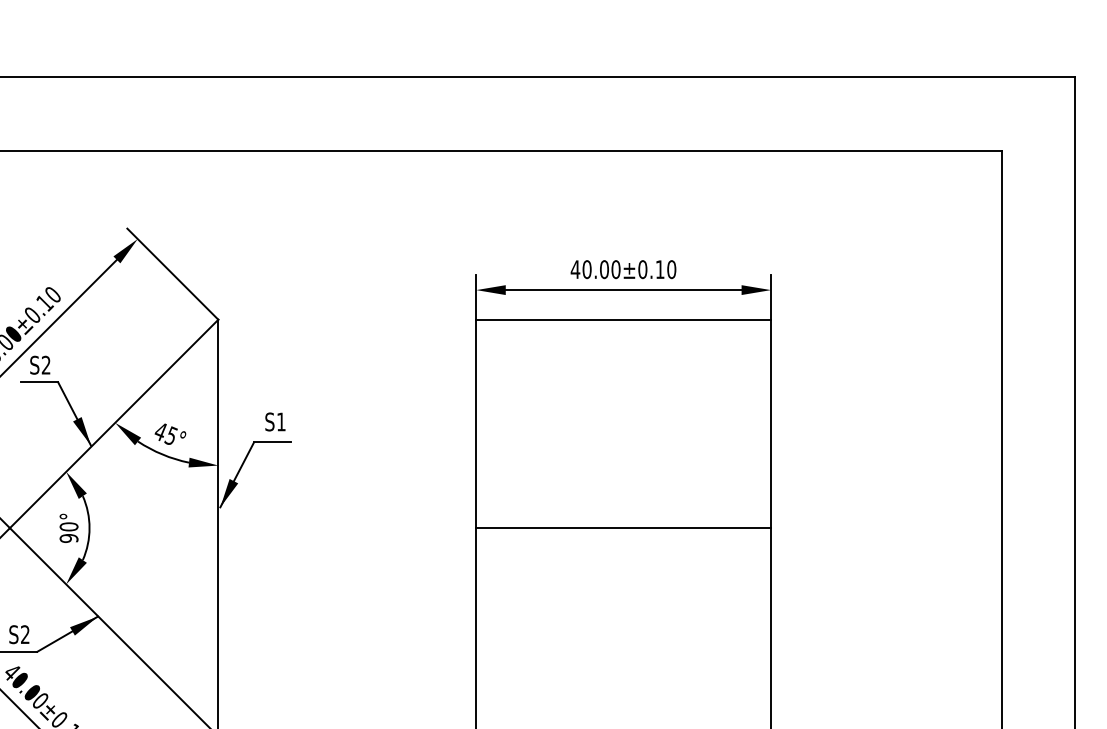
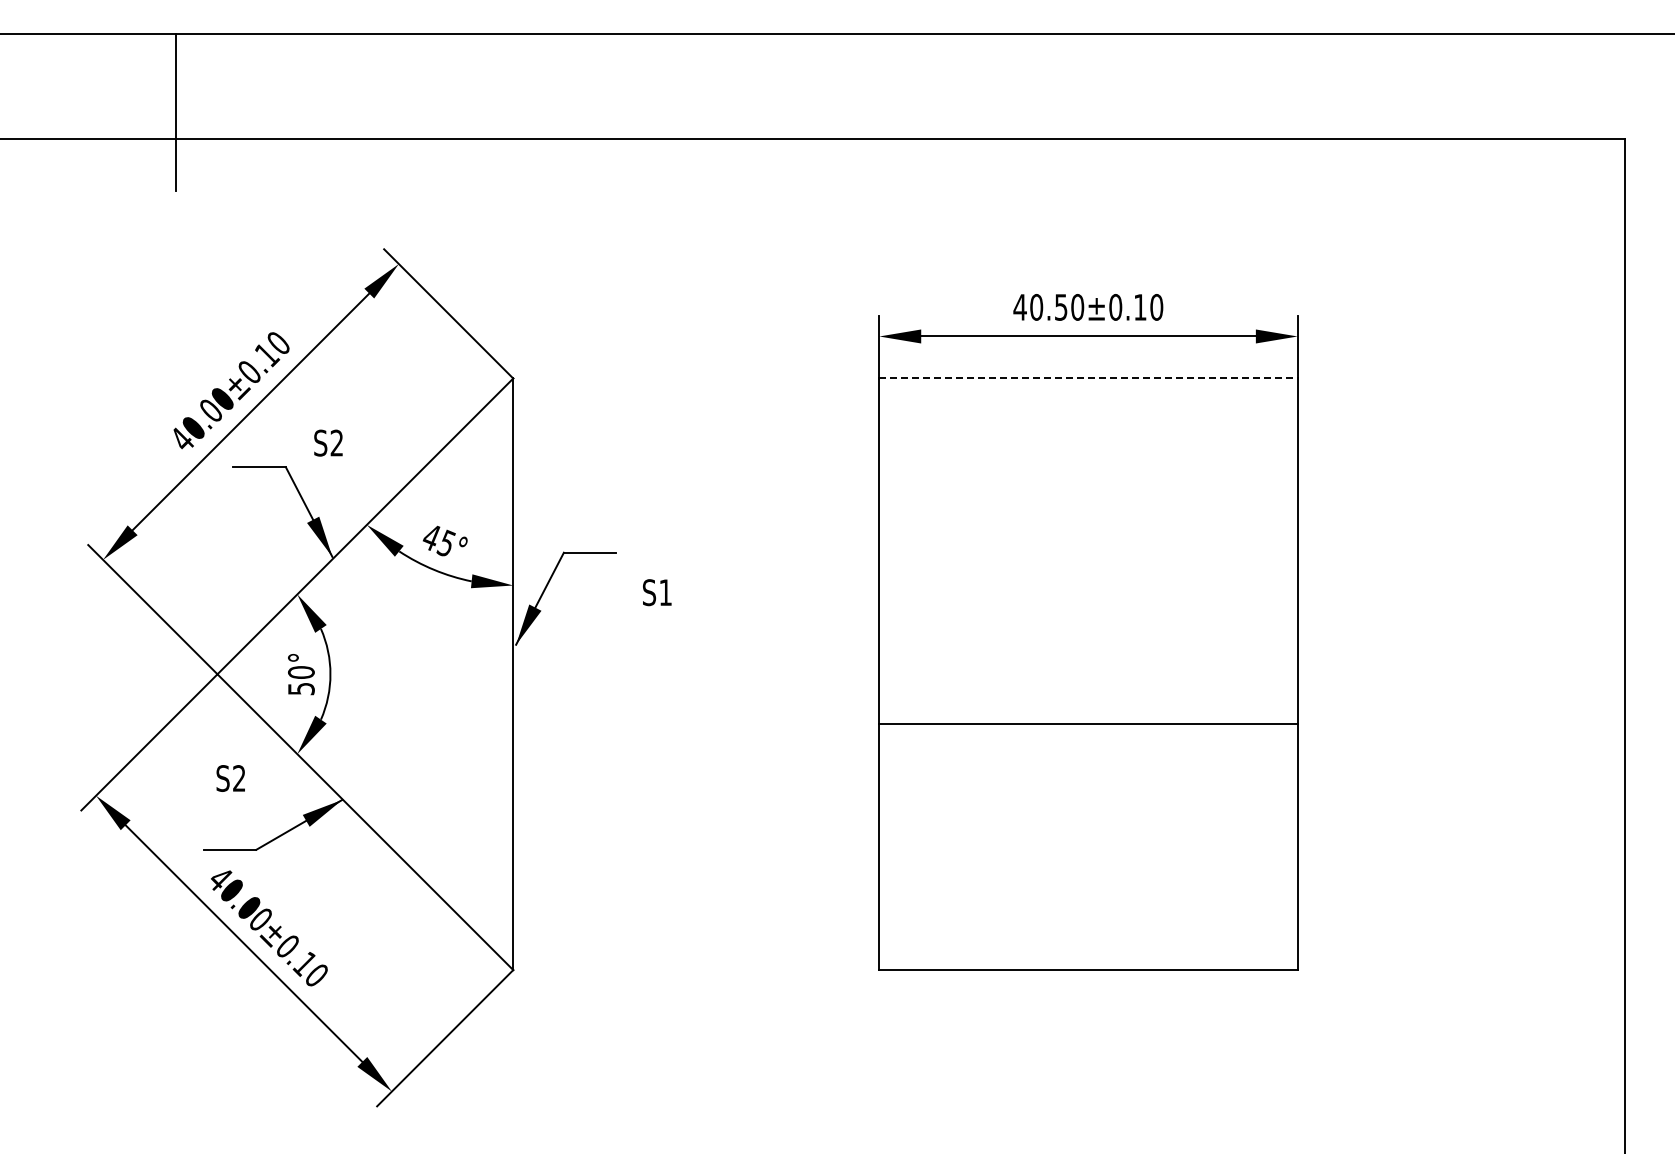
text: (603, 269) -> (1060, 307), 40.00±0.10 -> 40.50±0.10
line: (624, 319) -> (1089, 378), solid -> dashed
text: (40, 364) -> (328, 442), moved
text: (275, 421) -> (657, 592), moved
line: (623, 528) -> (1088, 724), moved
text: (68, 538) -> (300, 688), 90° -> 50°
text: (19, 634) -> (230, 778), moved

